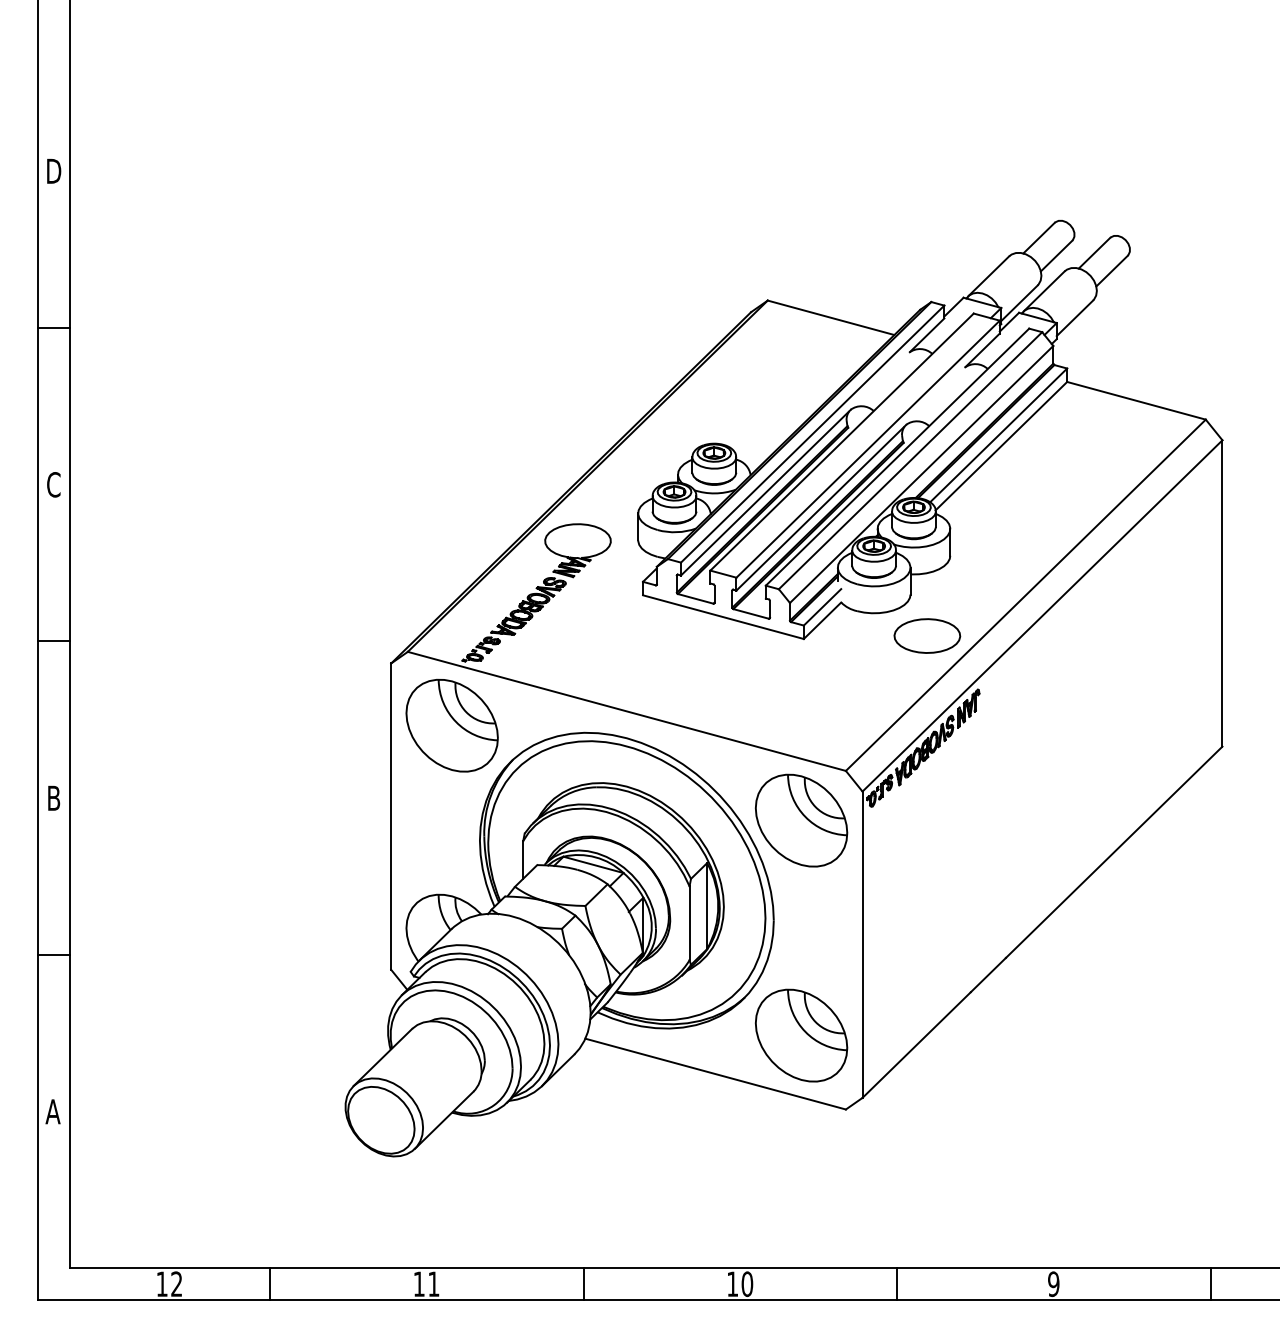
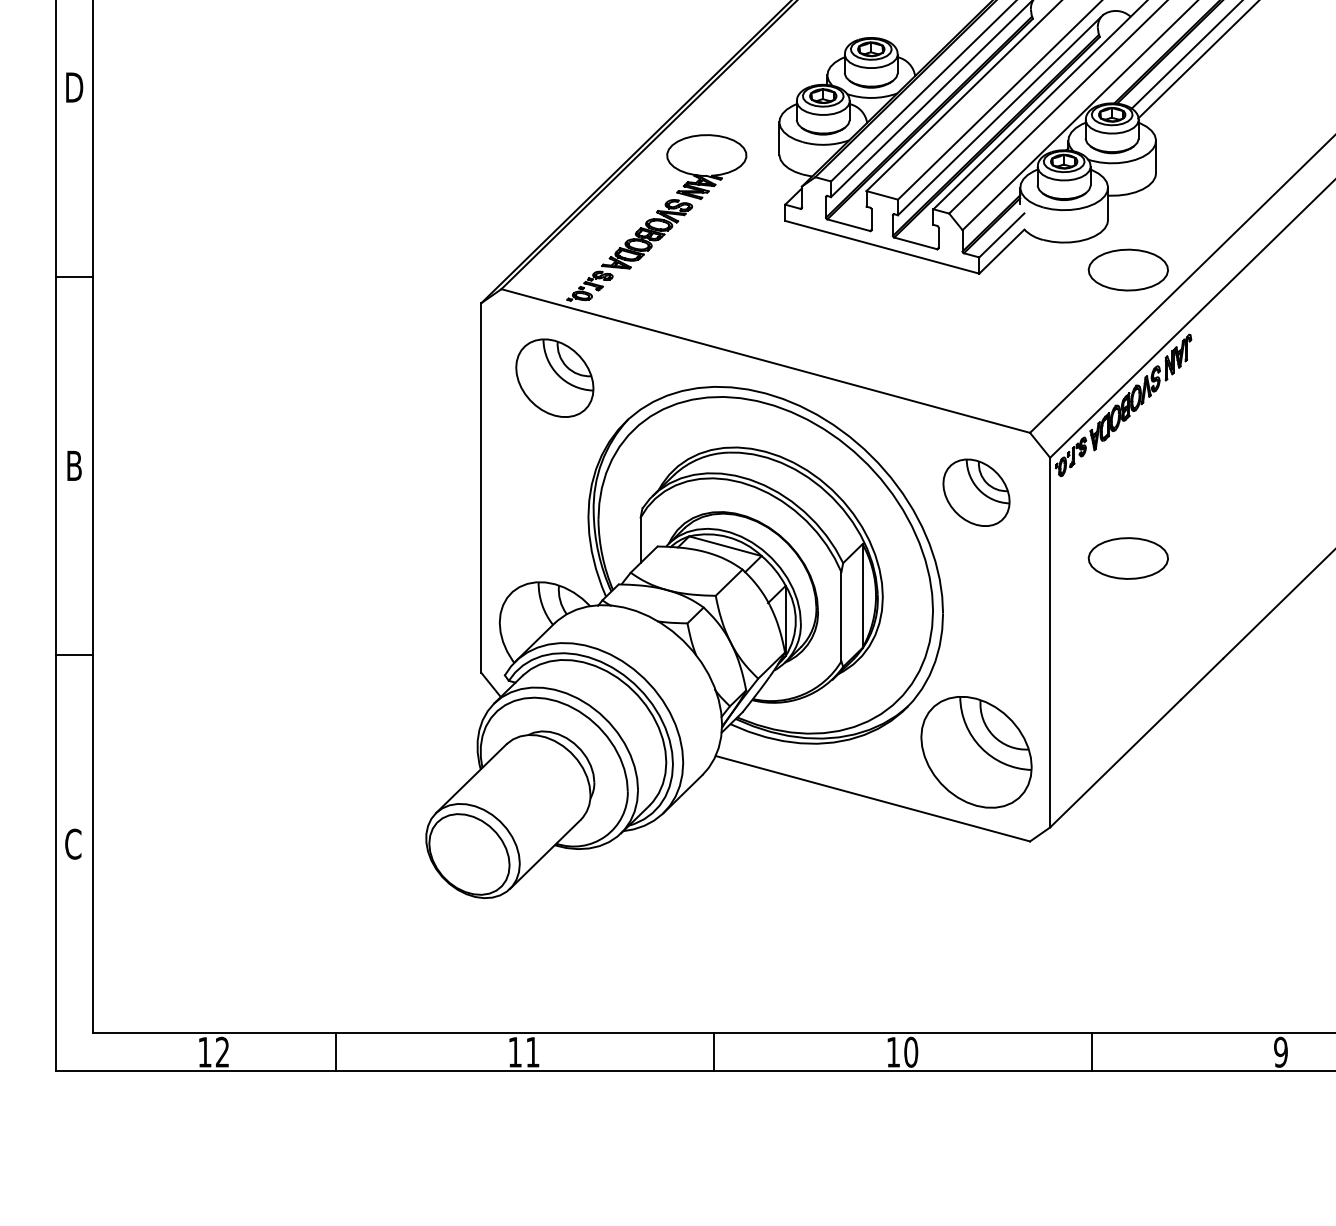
text: (54, 484) -> (75, 87), C -> D
part: (451, 725) -> (554, 378), size x0.7
part: (801, 820) -> (976, 492), size x0.6
part: (927, 874) -> (1128, 557), added
text: (52, 1111) -> (72, 843), A -> C

